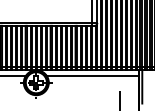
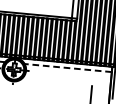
line: (92, 75) -> (67, 67), solid -> dashed

